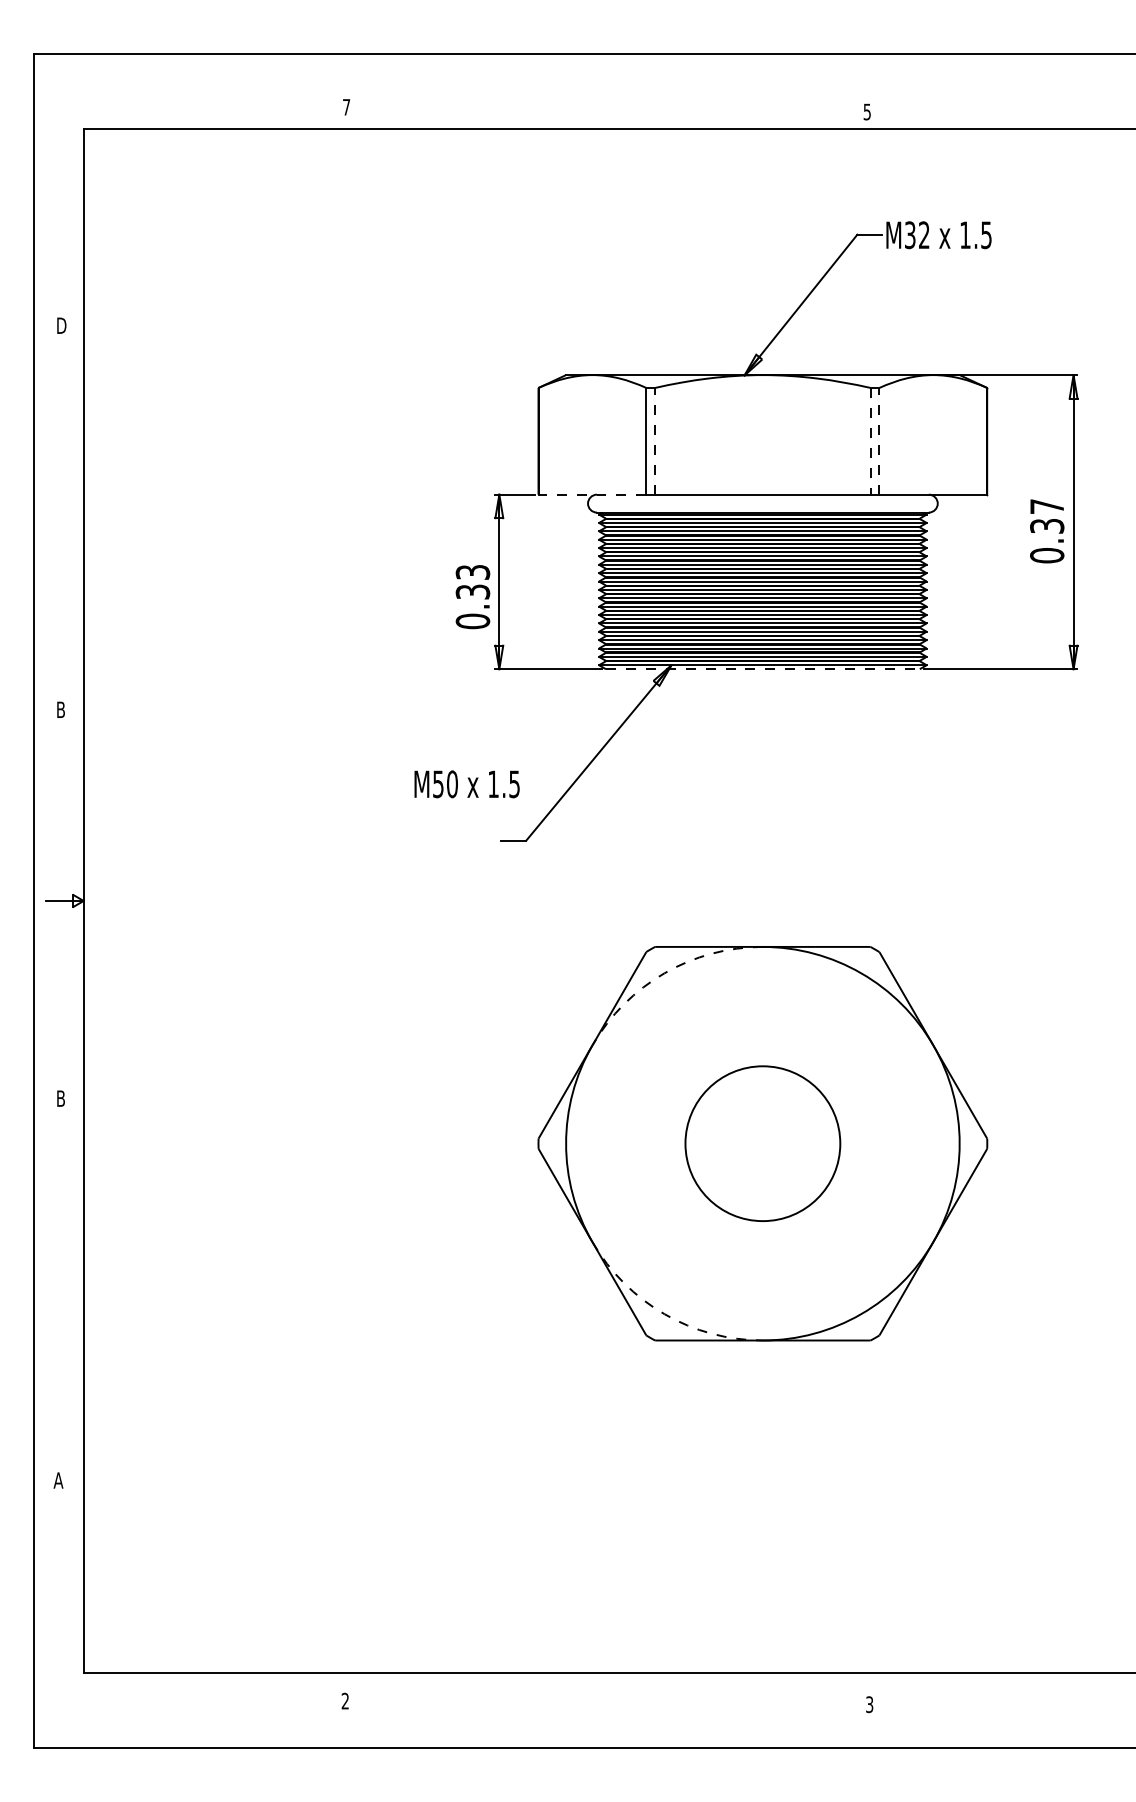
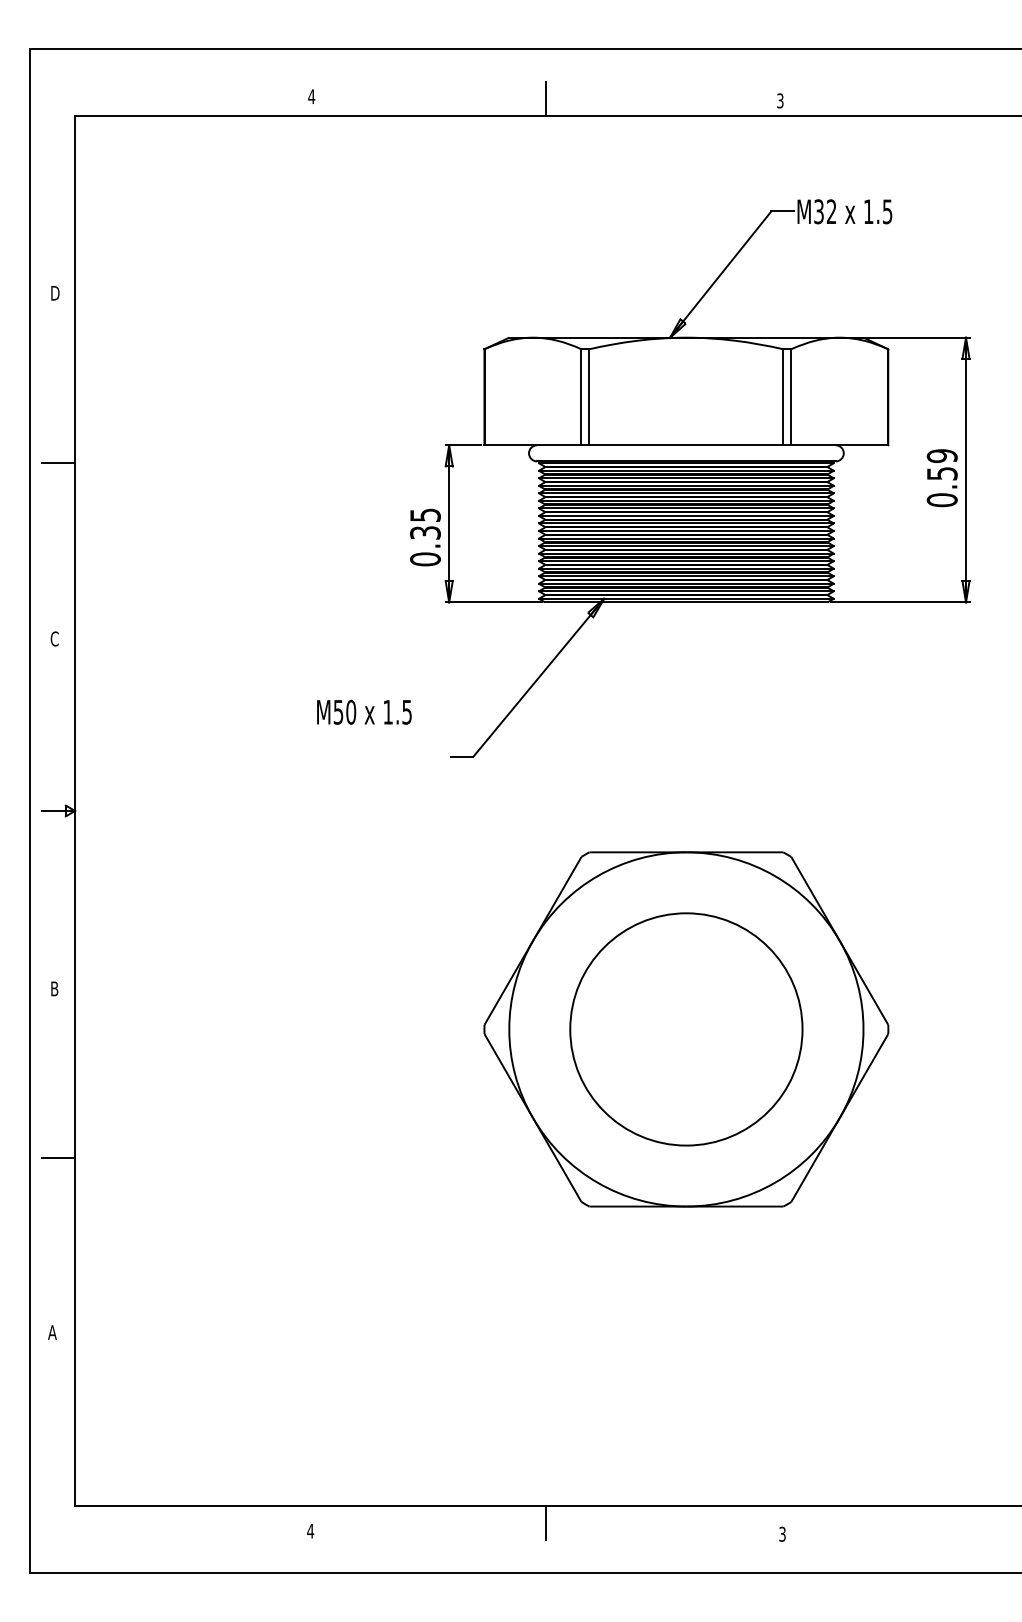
text: (346, 107) -> (311, 96), 7 -> 4
line: (606, 109) -> (545, 98), added
text: (867, 111) -> (780, 100), 5 -> 3
line: (655, 440) -> (589, 396), dashed -> solid
line: (879, 440) -> (791, 396), dashed -> solid
line: (870, 441) -> (783, 397), dashed -> solid
line: (592, 494) -> (533, 445), dashed -> solid
line: (64, 514) -> (57, 463), added
text: (1047, 516) -> (942, 464), 0.37 -> 0.59
text: (472, 572) -> (425, 515), 0.33 -> 0.35
line: (762, 669) -> (686, 602), dashed -> solid
text: (60, 709) -> (54, 638), B -> C
text: (466, 784) -> (363, 712), moved
arc: (664, 973) -> (597, 876), dashed -> solid
circle: (762, 1143) -> (686, 1029), size x1.67
line: (64, 1287) -> (57, 1158), added
arc: (664, 1314) -> (597, 1183), dashed -> solid
line: (606, 1691) -> (545, 1522), added
text: (345, 1700) -> (310, 1530), 2 -> 4

